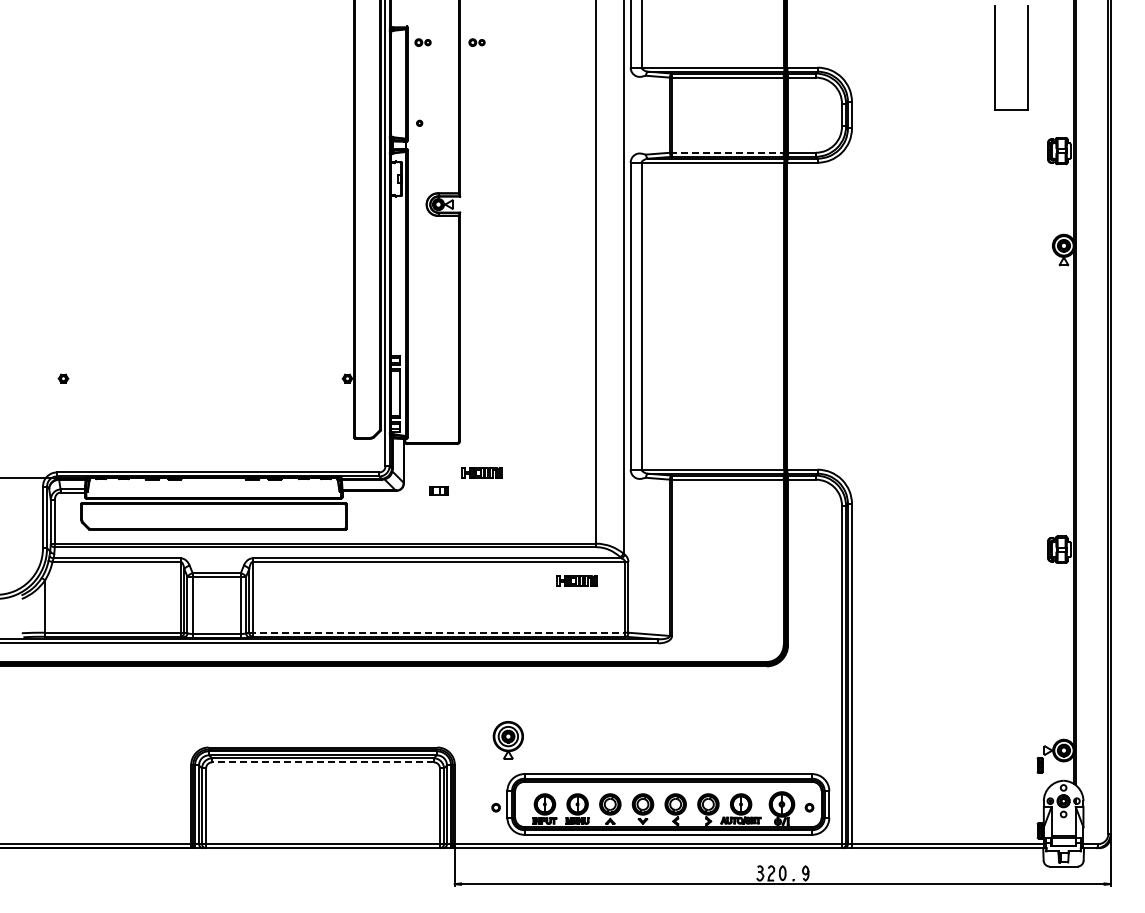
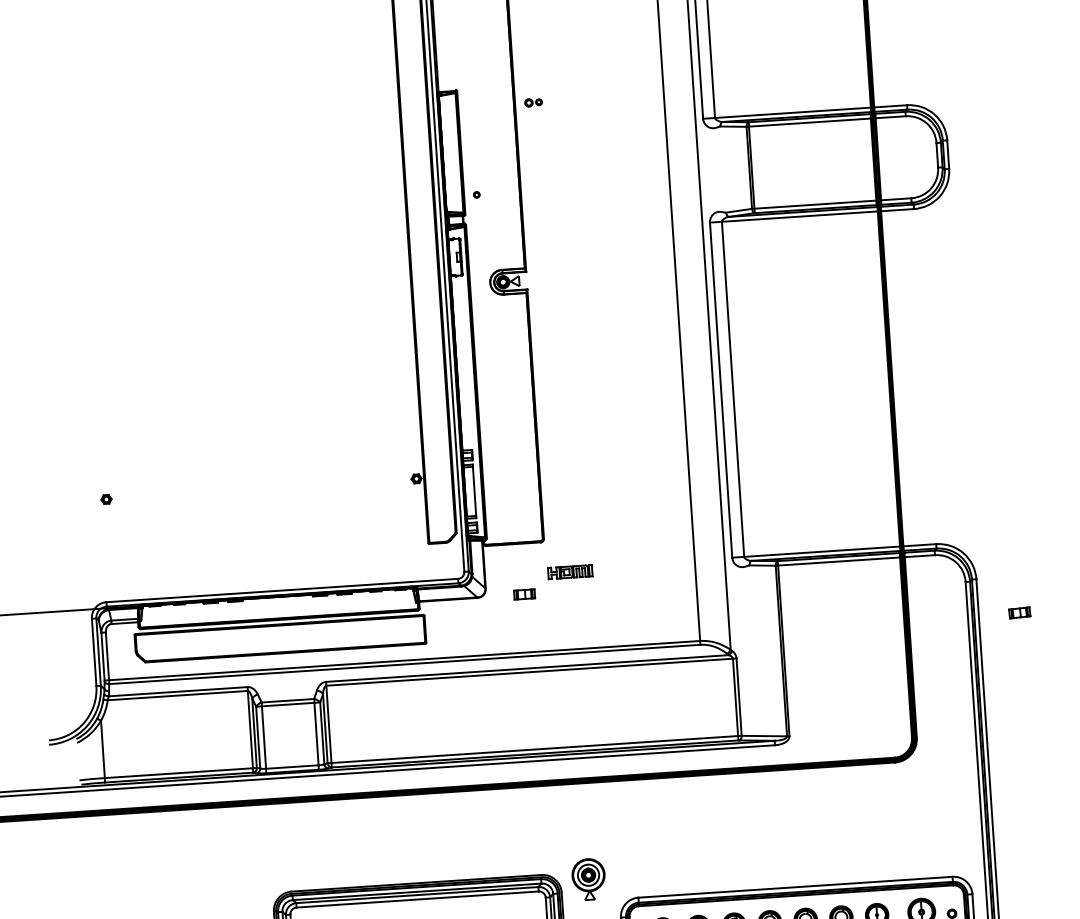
part: (422, 42) -> (474, 106), removed
line: (727, 152) -> (814, 204), dashed -> solid
part: (889, 537) -> (1019, 612), added
part: (576, 580) -> (681, 682), removed
line: (437, 632) -> (533, 749), dashed -> solid
part: (507, 740) -> (587, 879), moved
line: (323, 762) -> (418, 899), dashed -> solid

